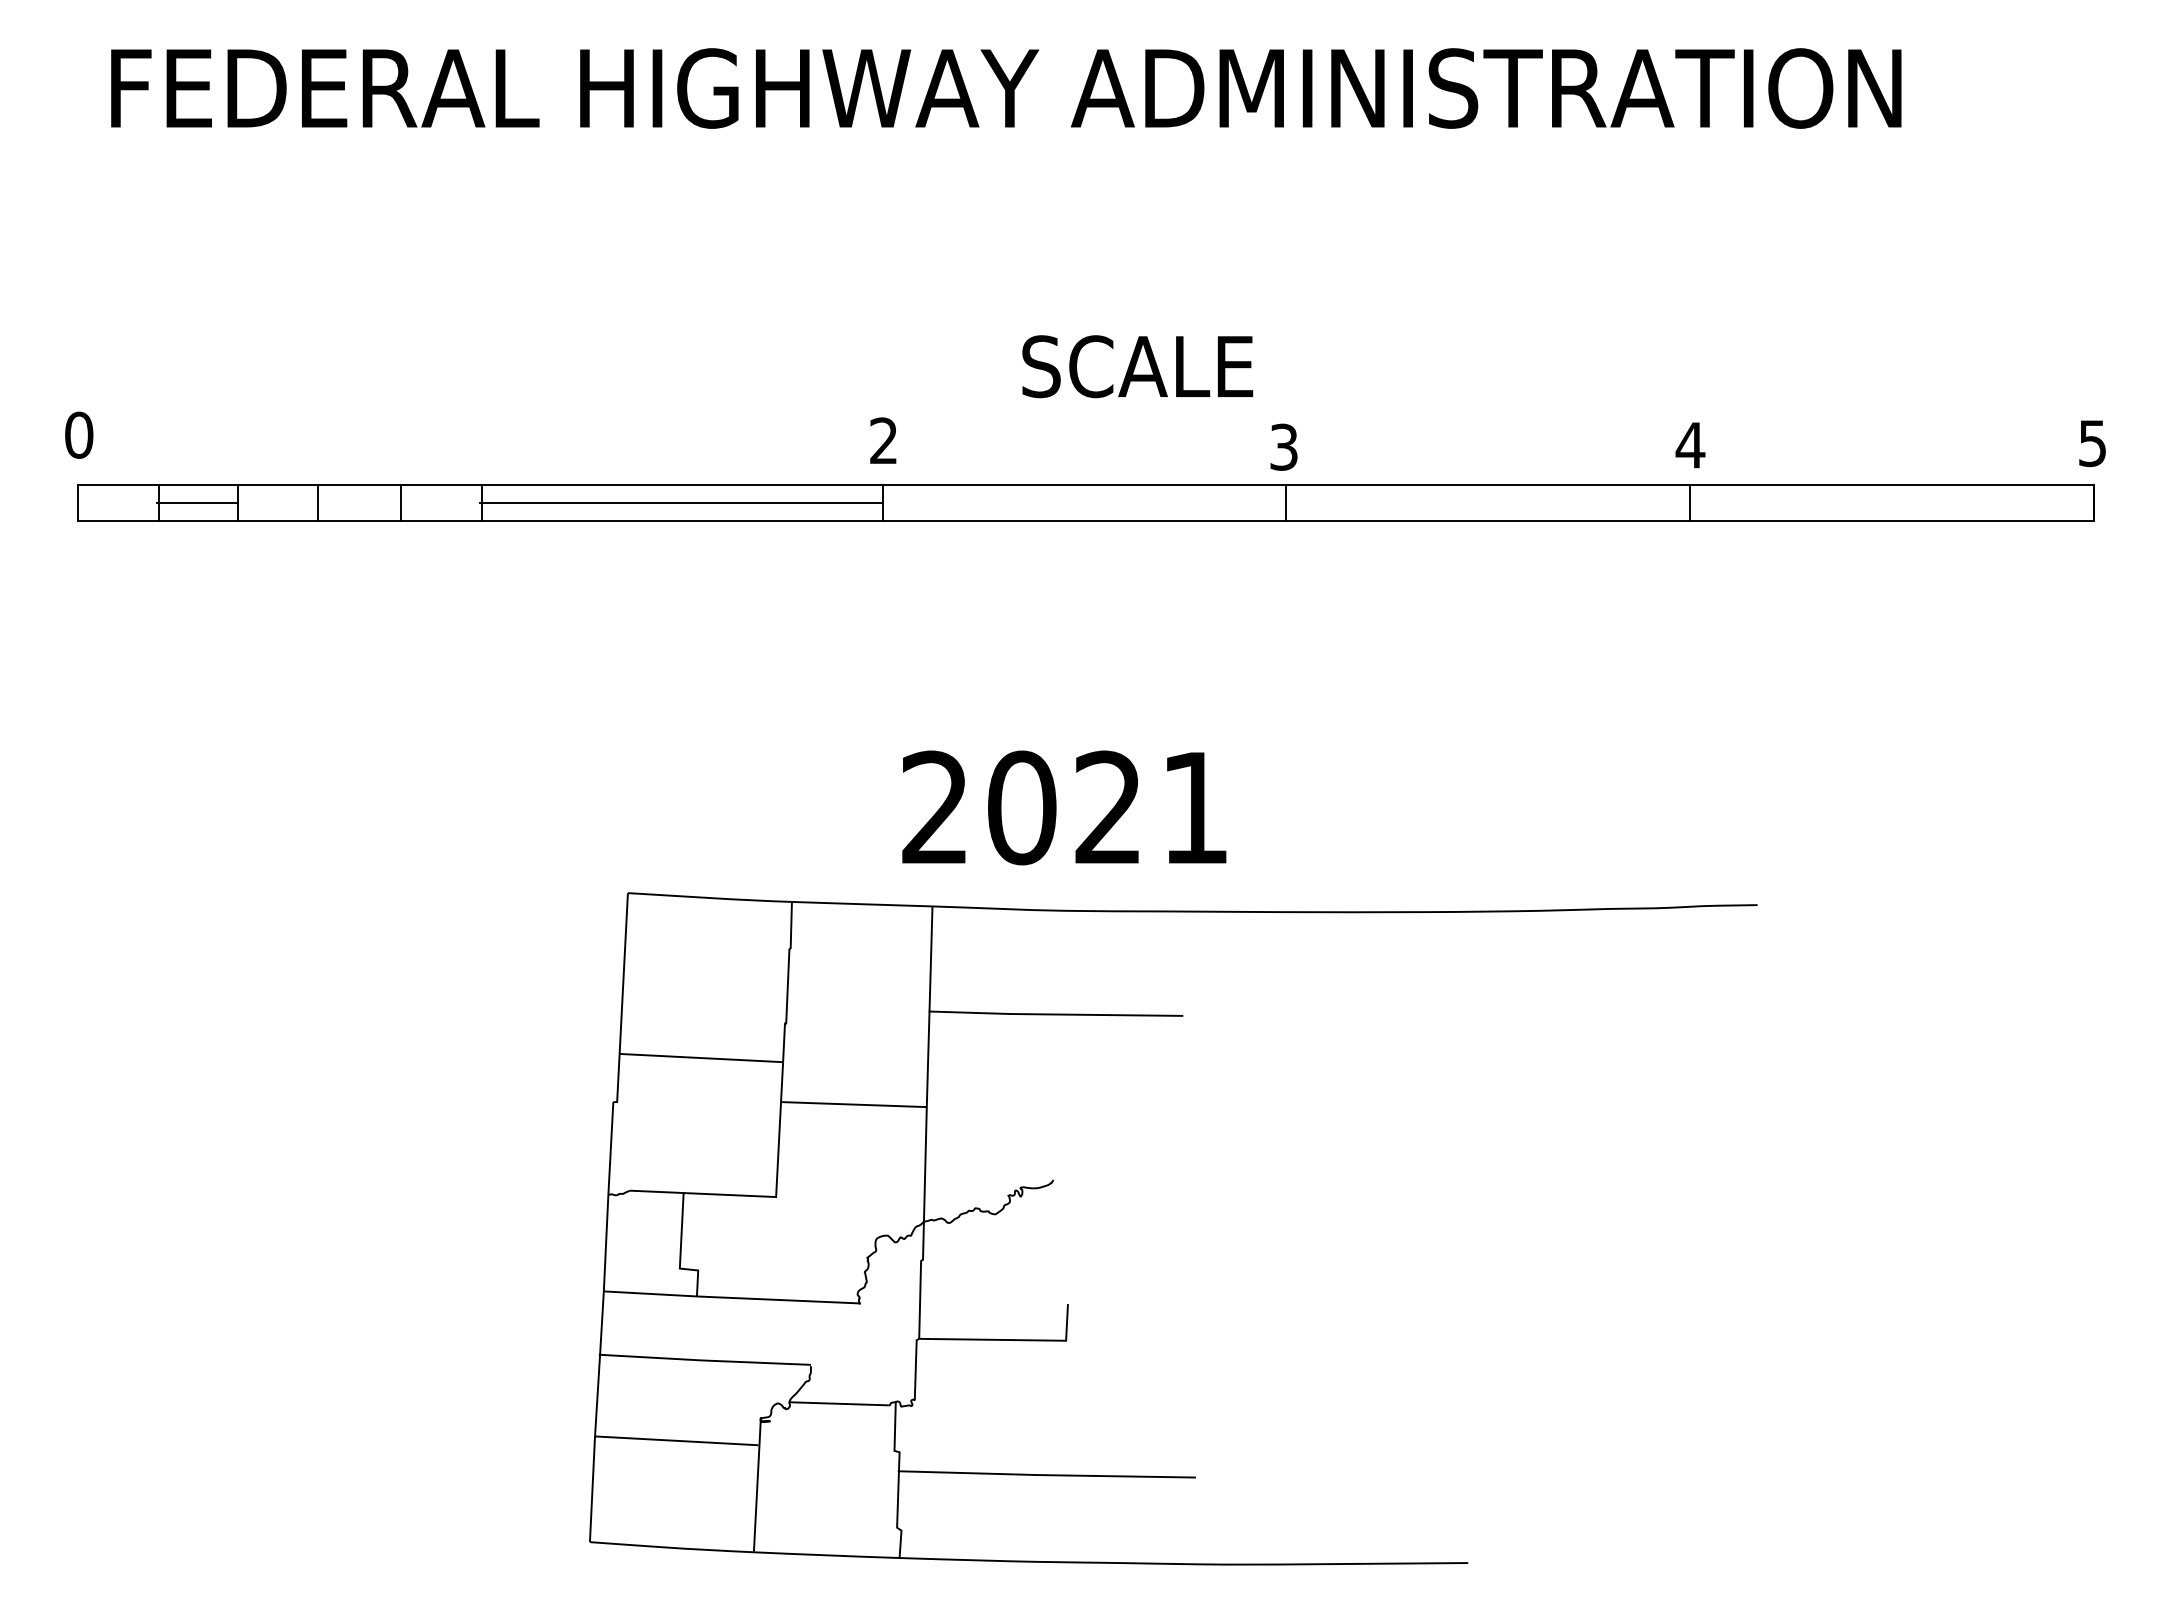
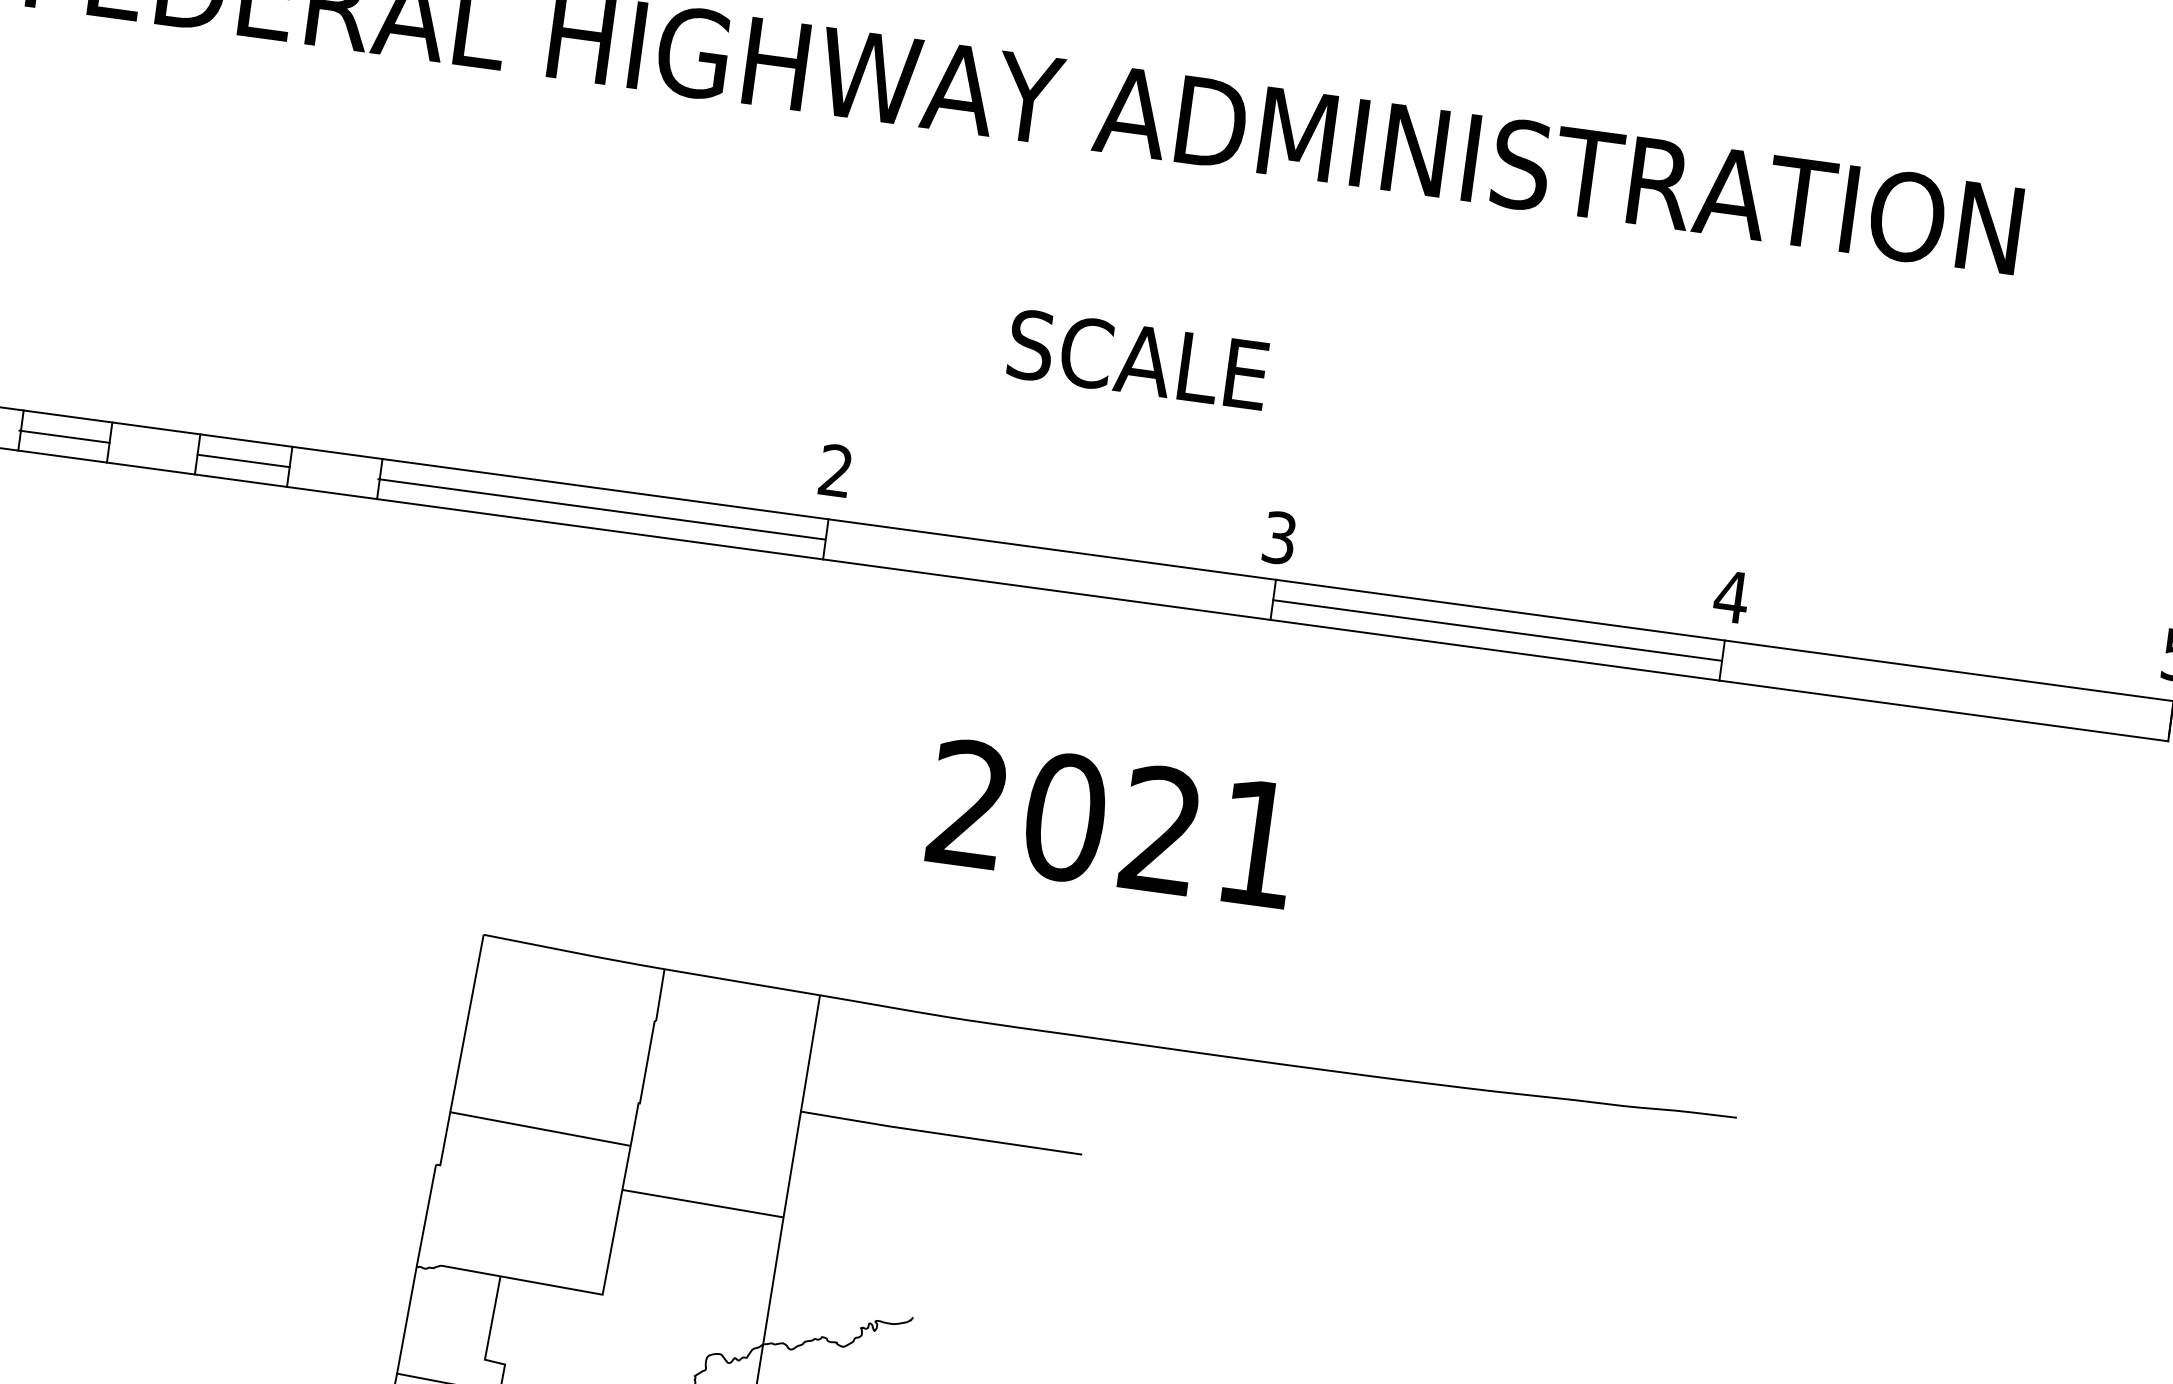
text: (1137, 366) -> (1137, 359), moved
line: (358, 502) -> (243, 460), added
line: (1486, 502) -> (1496, 629), added
text: (1064, 807) -> (1112, 823), moved

